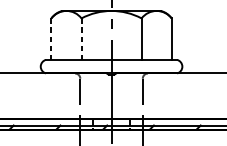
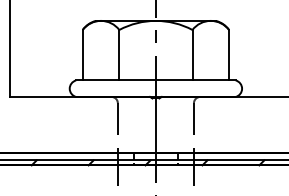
line: (51, 39) -> (82, 55), dashed -> solid
line: (81, 39) -> (119, 55), dashed -> solid

